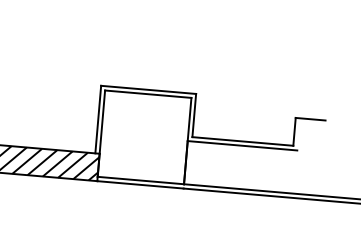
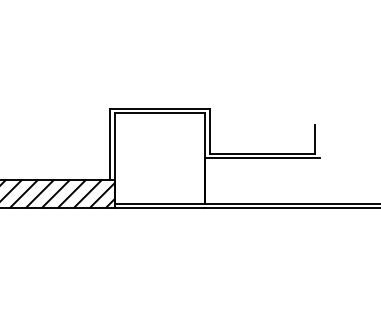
line: (310, 118) -> (330, 124), removed

